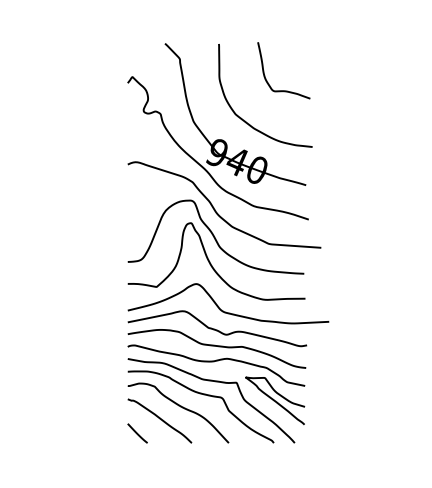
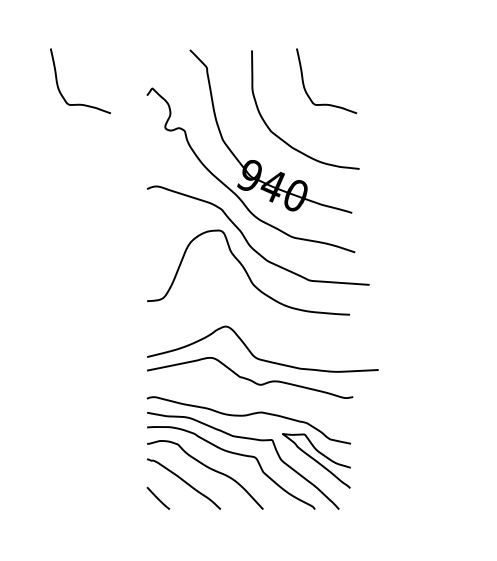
curve: (51, 75) -> (59, 86), added
curve: (211, 263) -> (243, 302), removed
curve: (216, 346) -> (249, 398), removed

